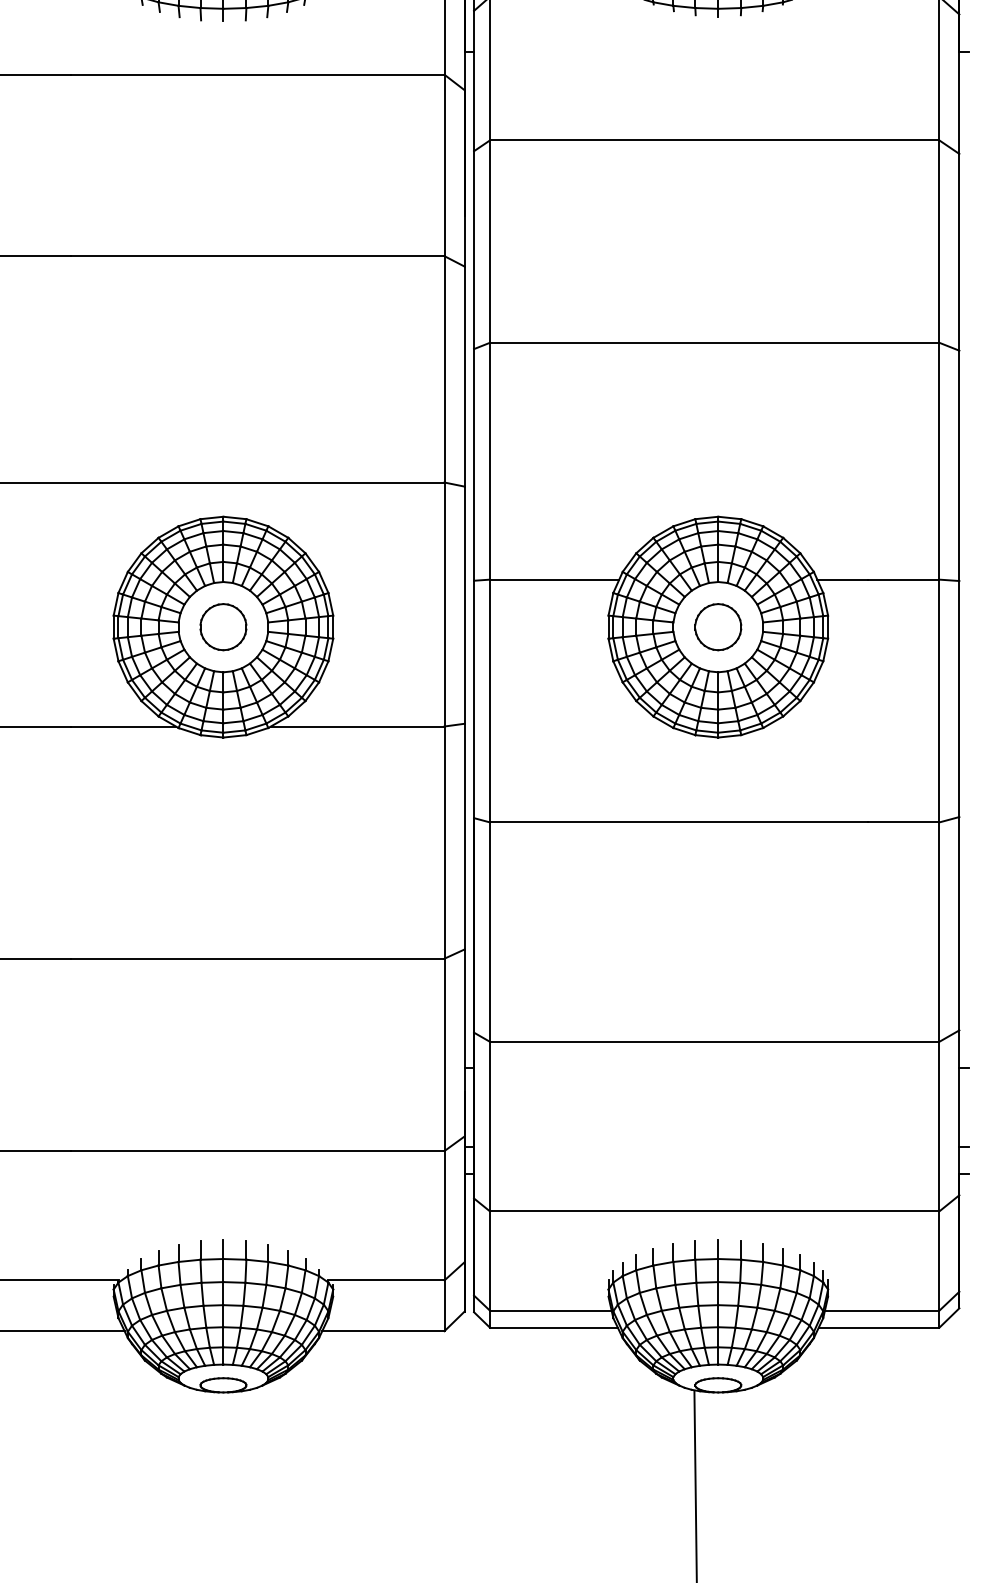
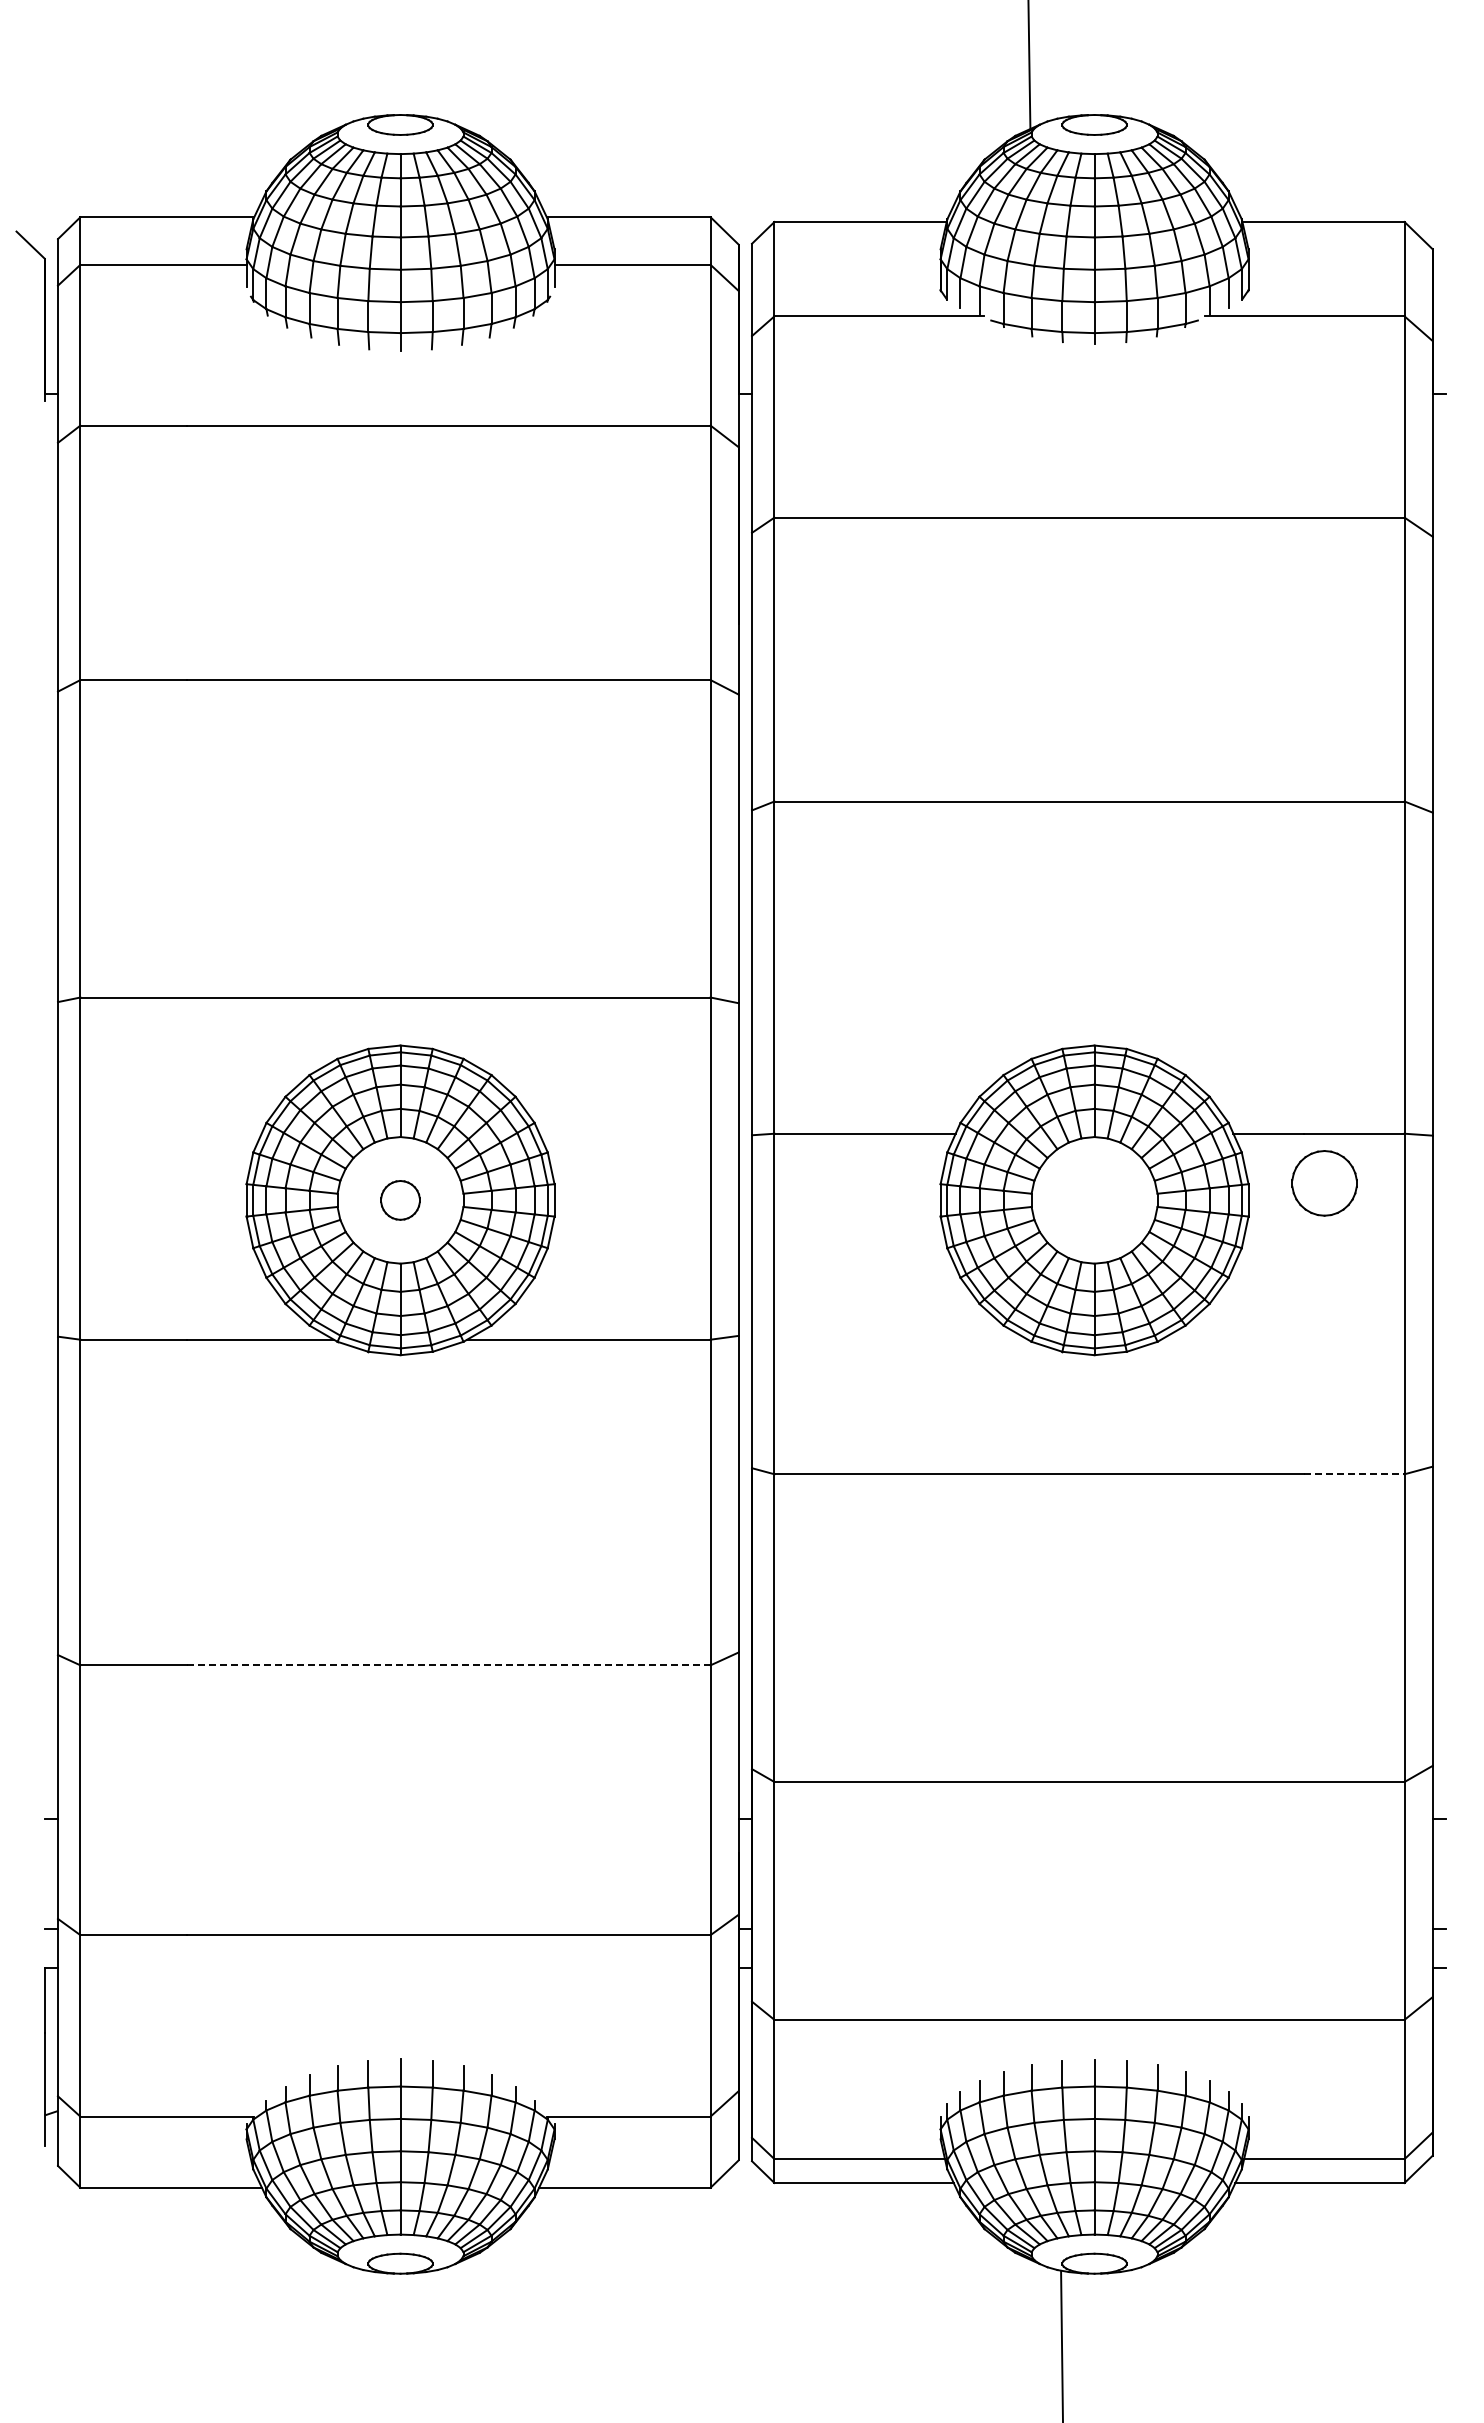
part: (223, 627) -> (400, 1200), size x0.6
part: (718, 627) -> (1324, 1183), moved
line: (903, 822) -> (1354, 1474), solid -> dashed
line: (257, 958) -> (448, 1665), solid -> dashed

